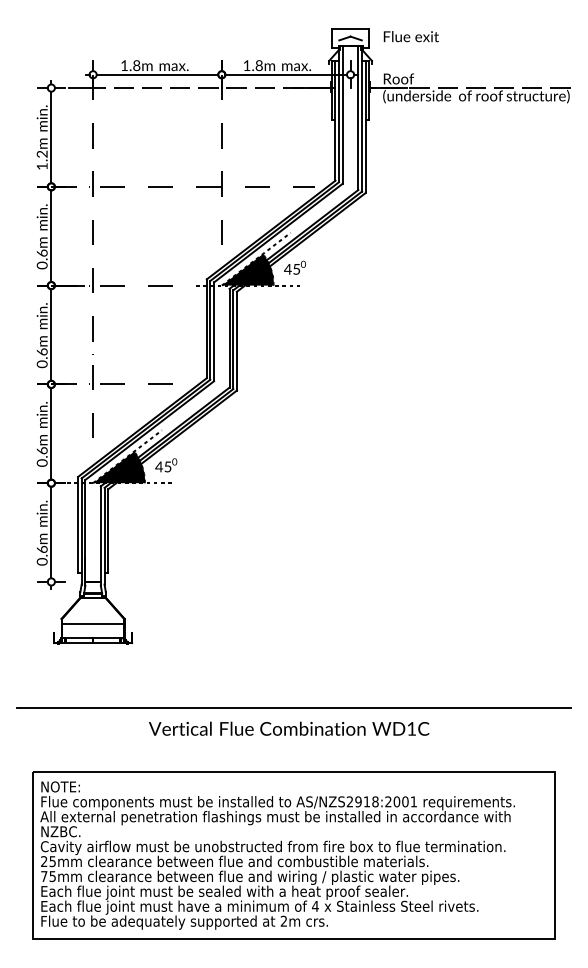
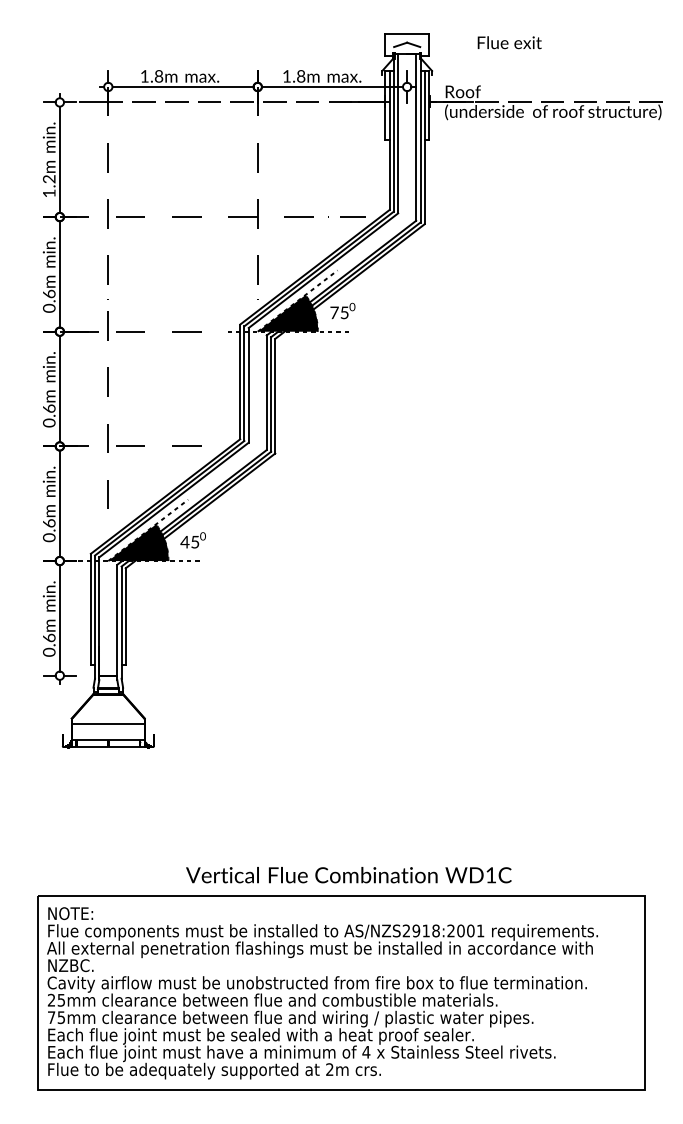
text: (411, 36) -> (509, 42), moved
text: (287, 269) -> (333, 312), 45 -> 75
line: (294, 707) -> (341, 821), removed
text: (288, 729) -> (348, 875), moved

